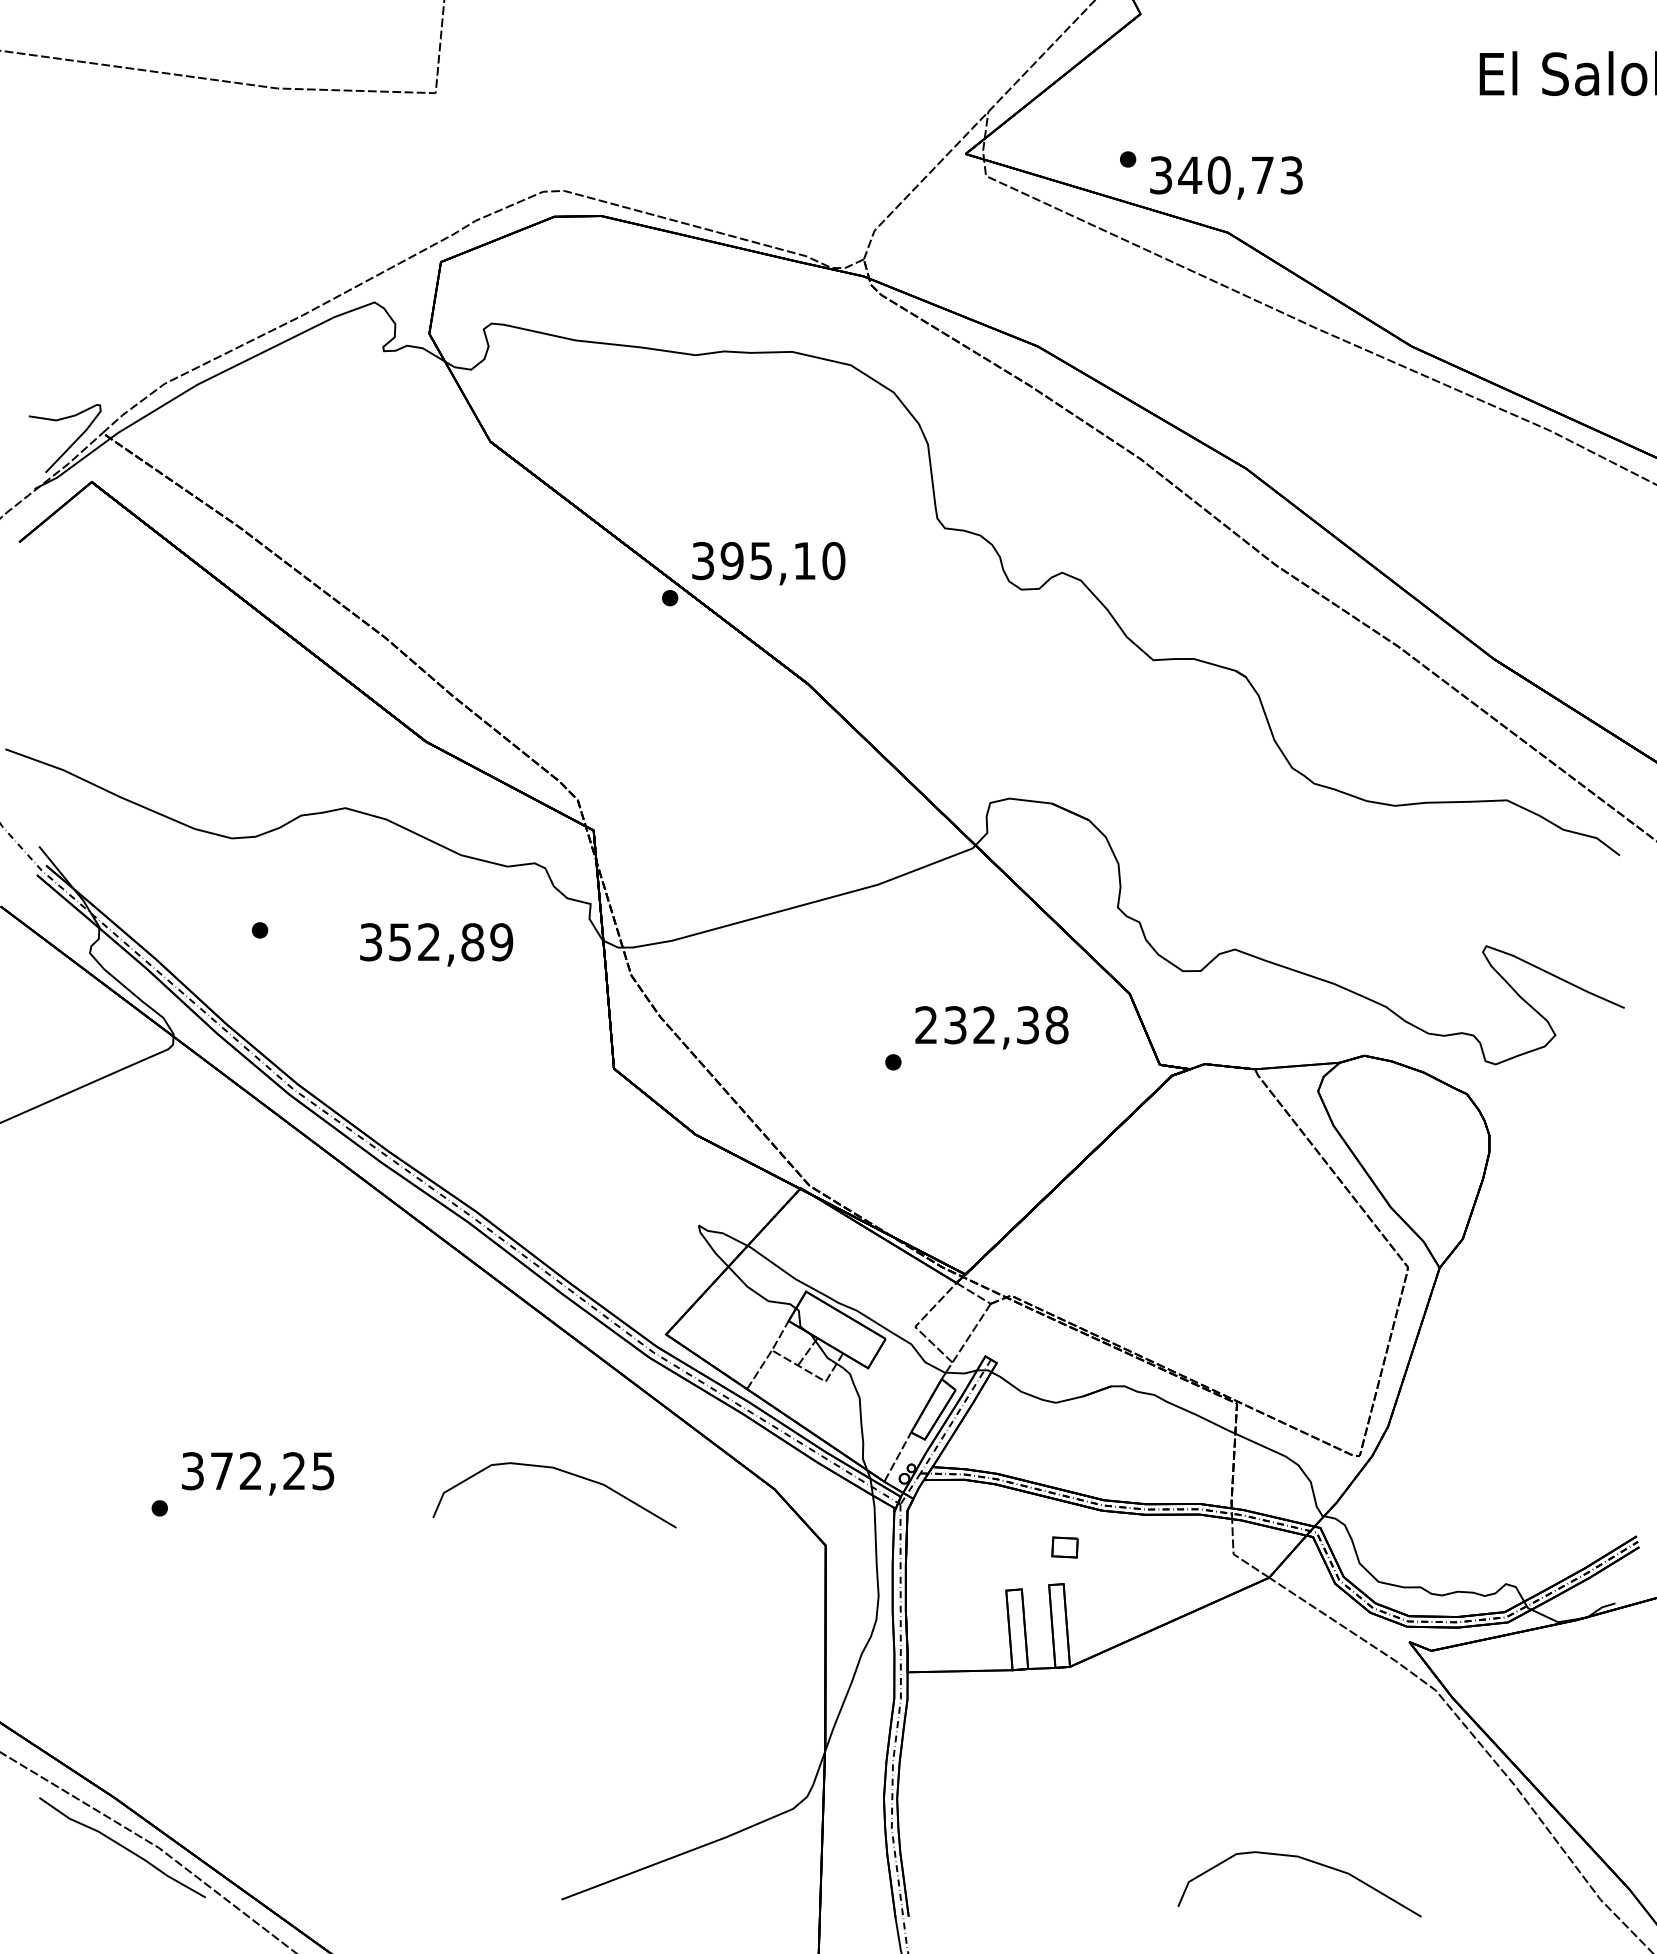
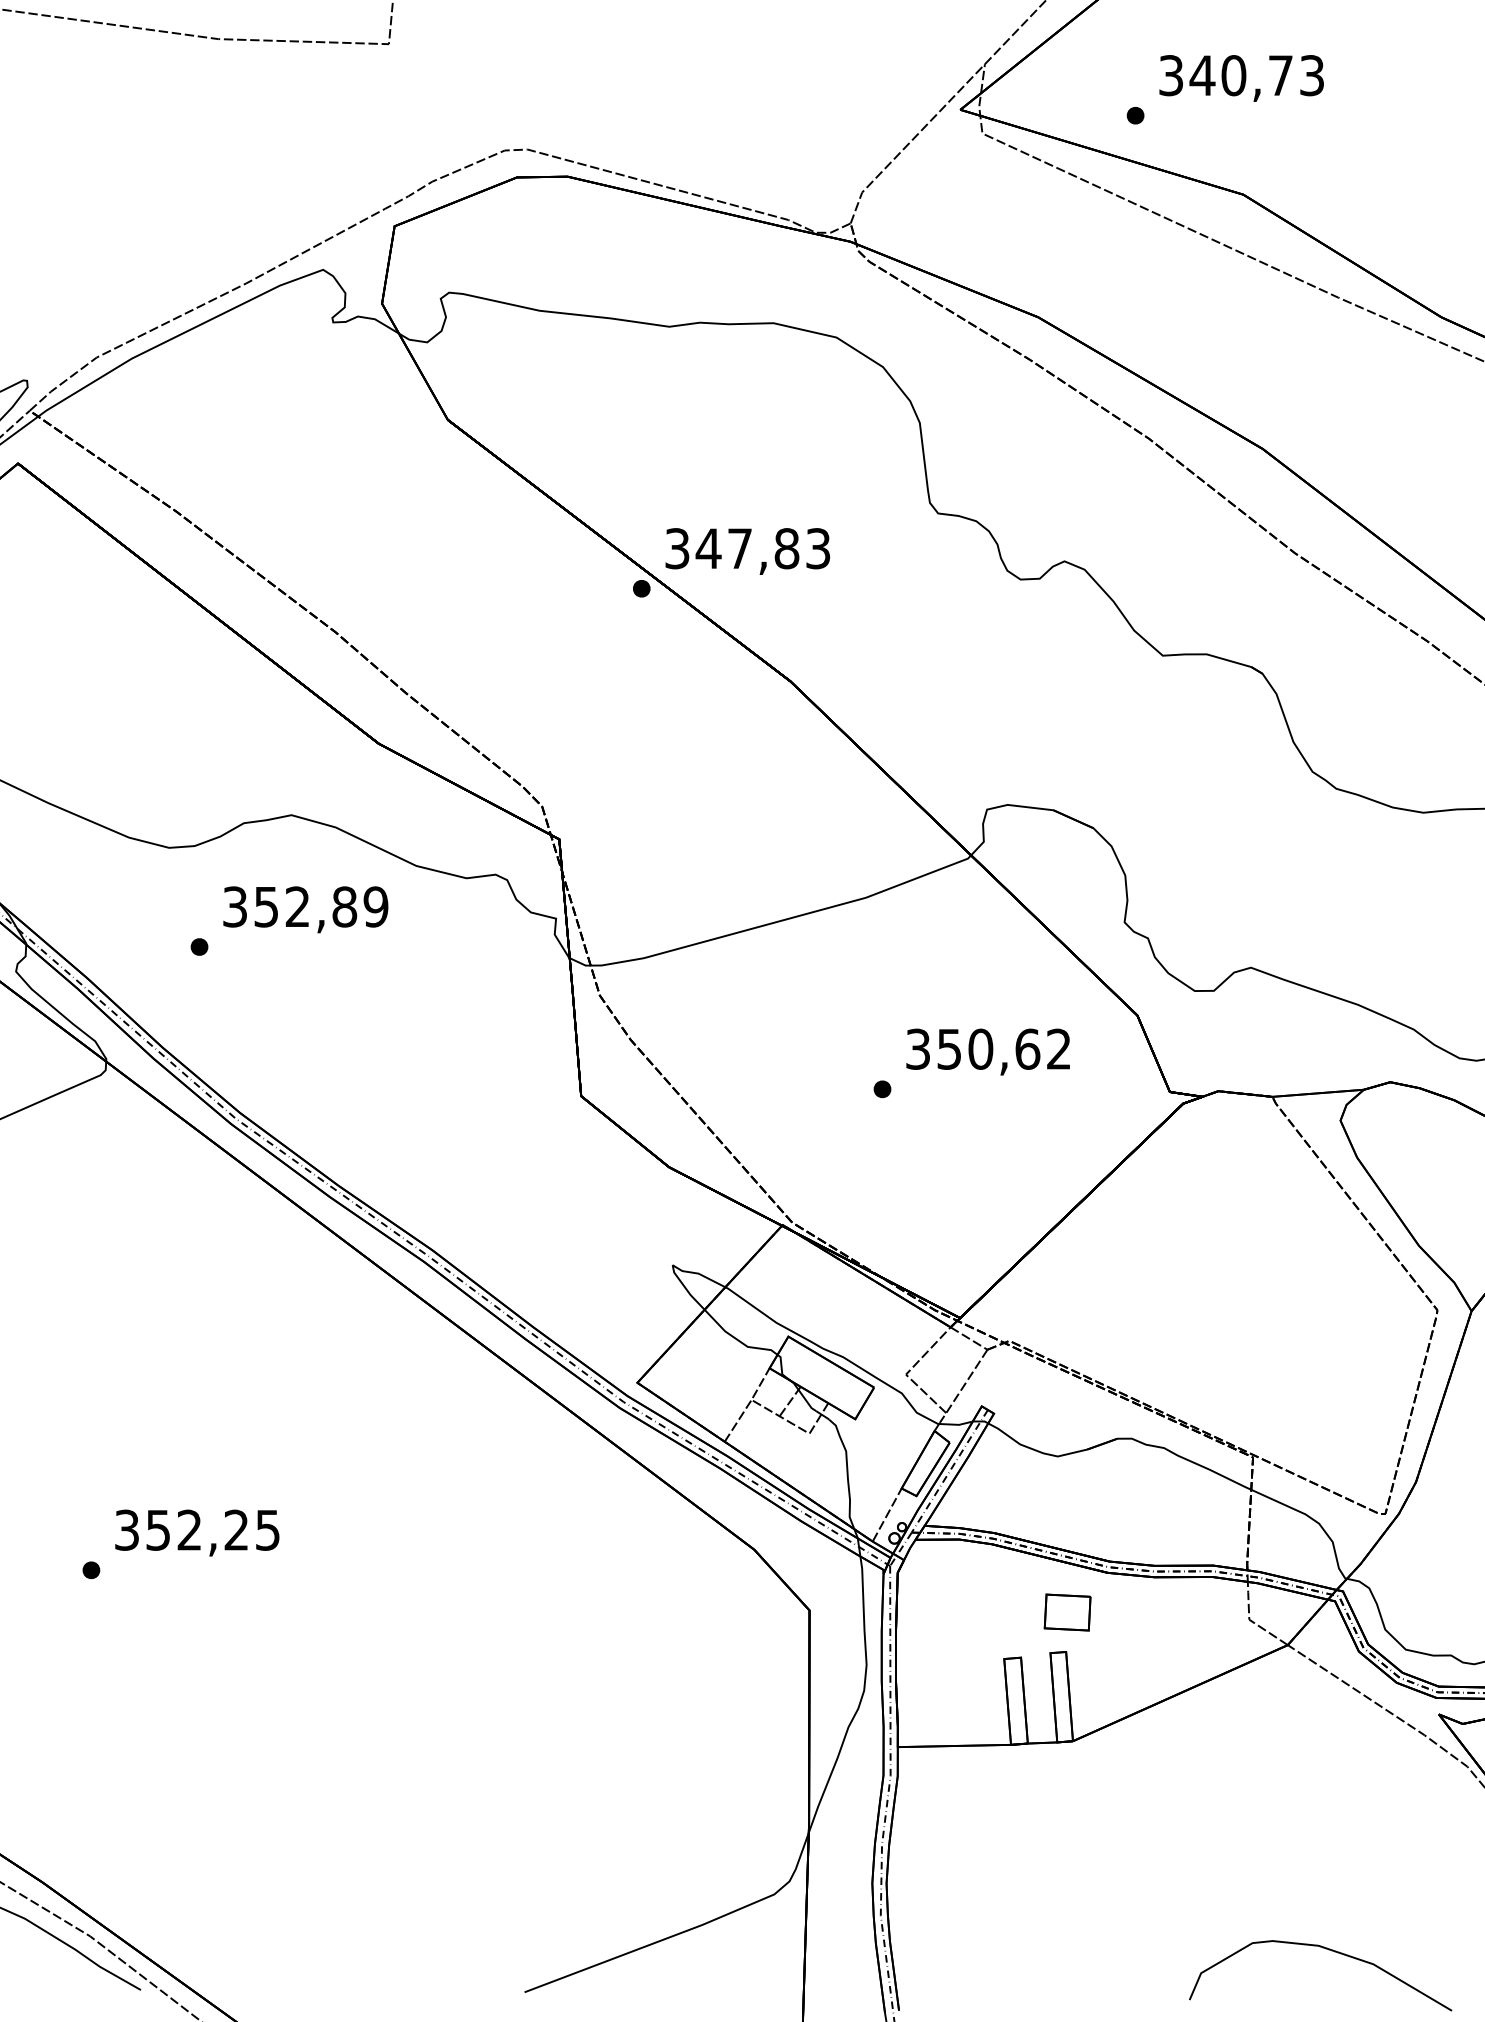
text: (1226, 177) -> (1241, 77), moved
text: (782, 560) -> (762, 548), 395,10 -> 347,83
text: (436, 944) -> (305, 909), moved
text: (991, 1025) -> (988, 1049), 232,38 -> 350,62
text: (221, 1471) -> (157, 1530), 372,25 -> 352,25
curve: (563, 1472) -> (526, 1531), removed
part: (1064, 1547) -> (1067, 1612), size x1.67

